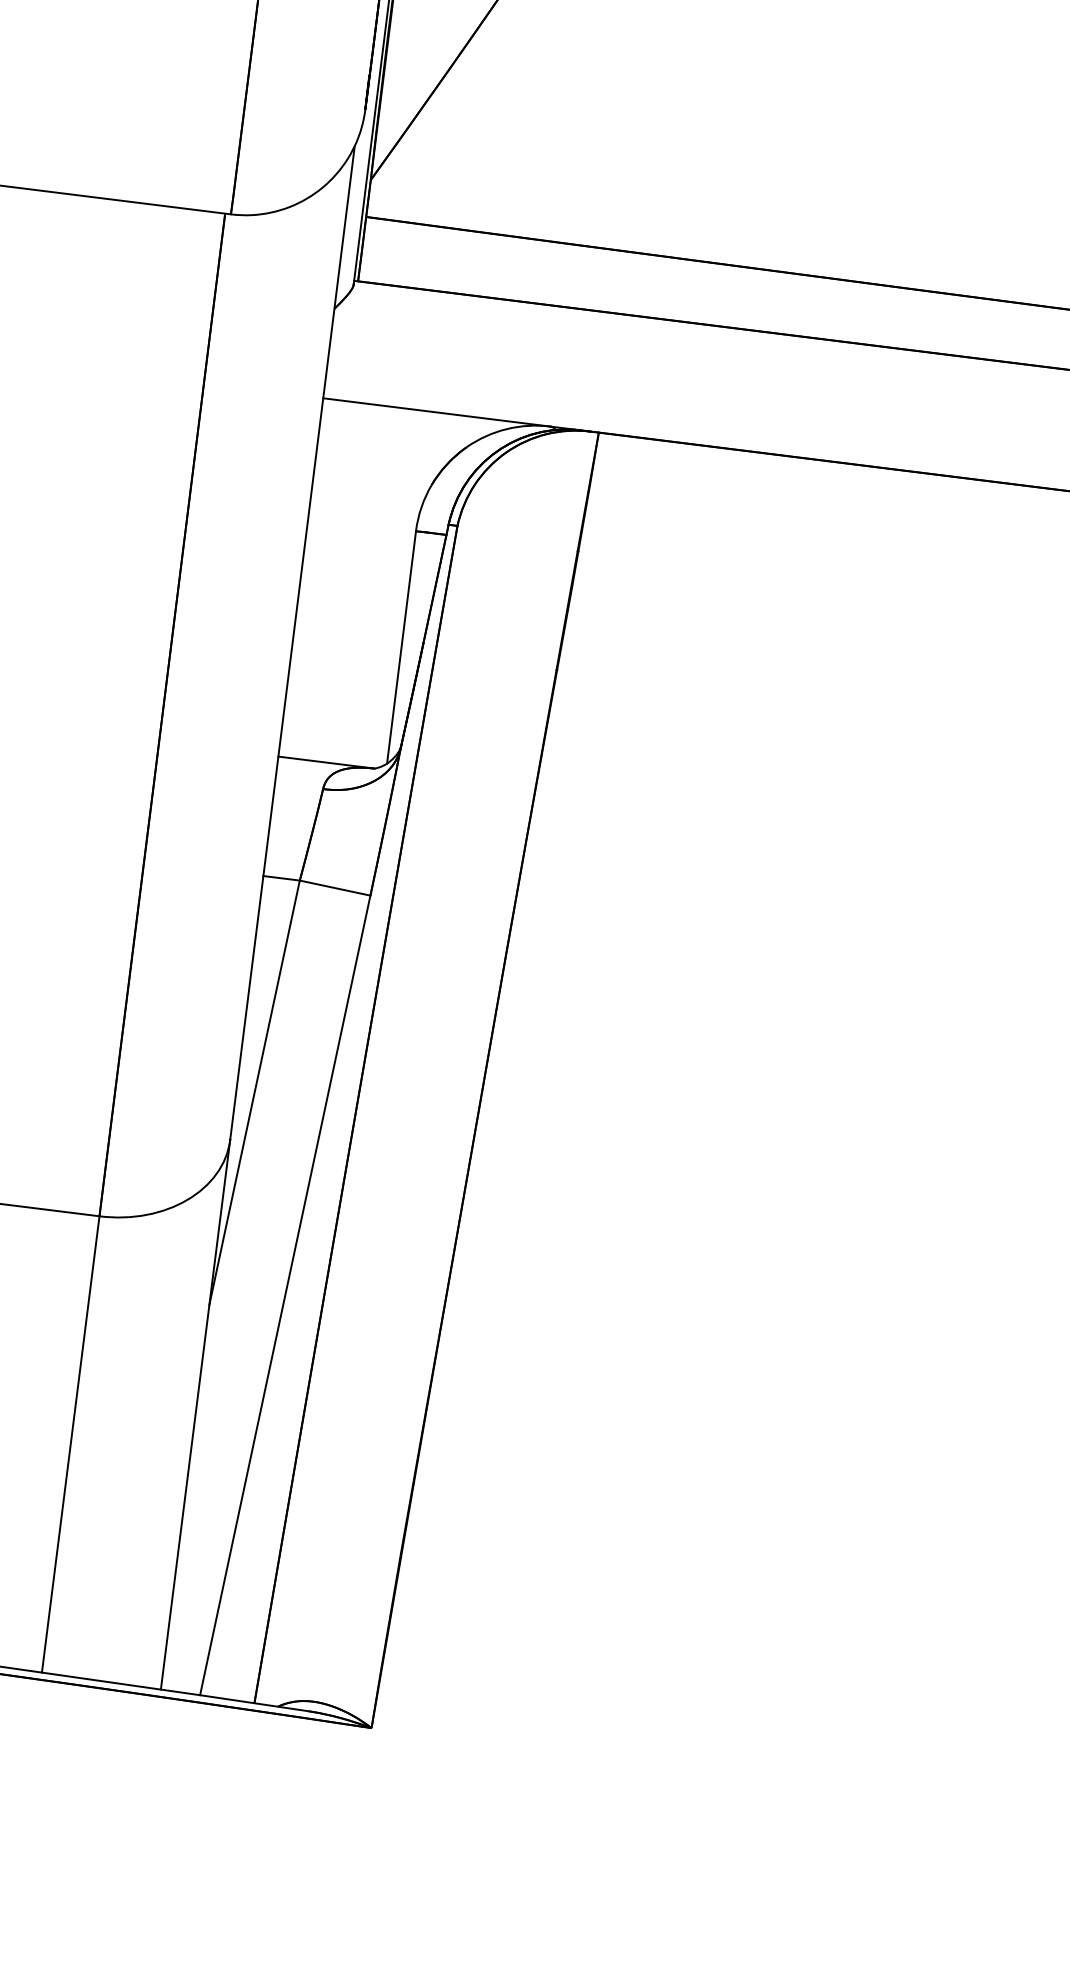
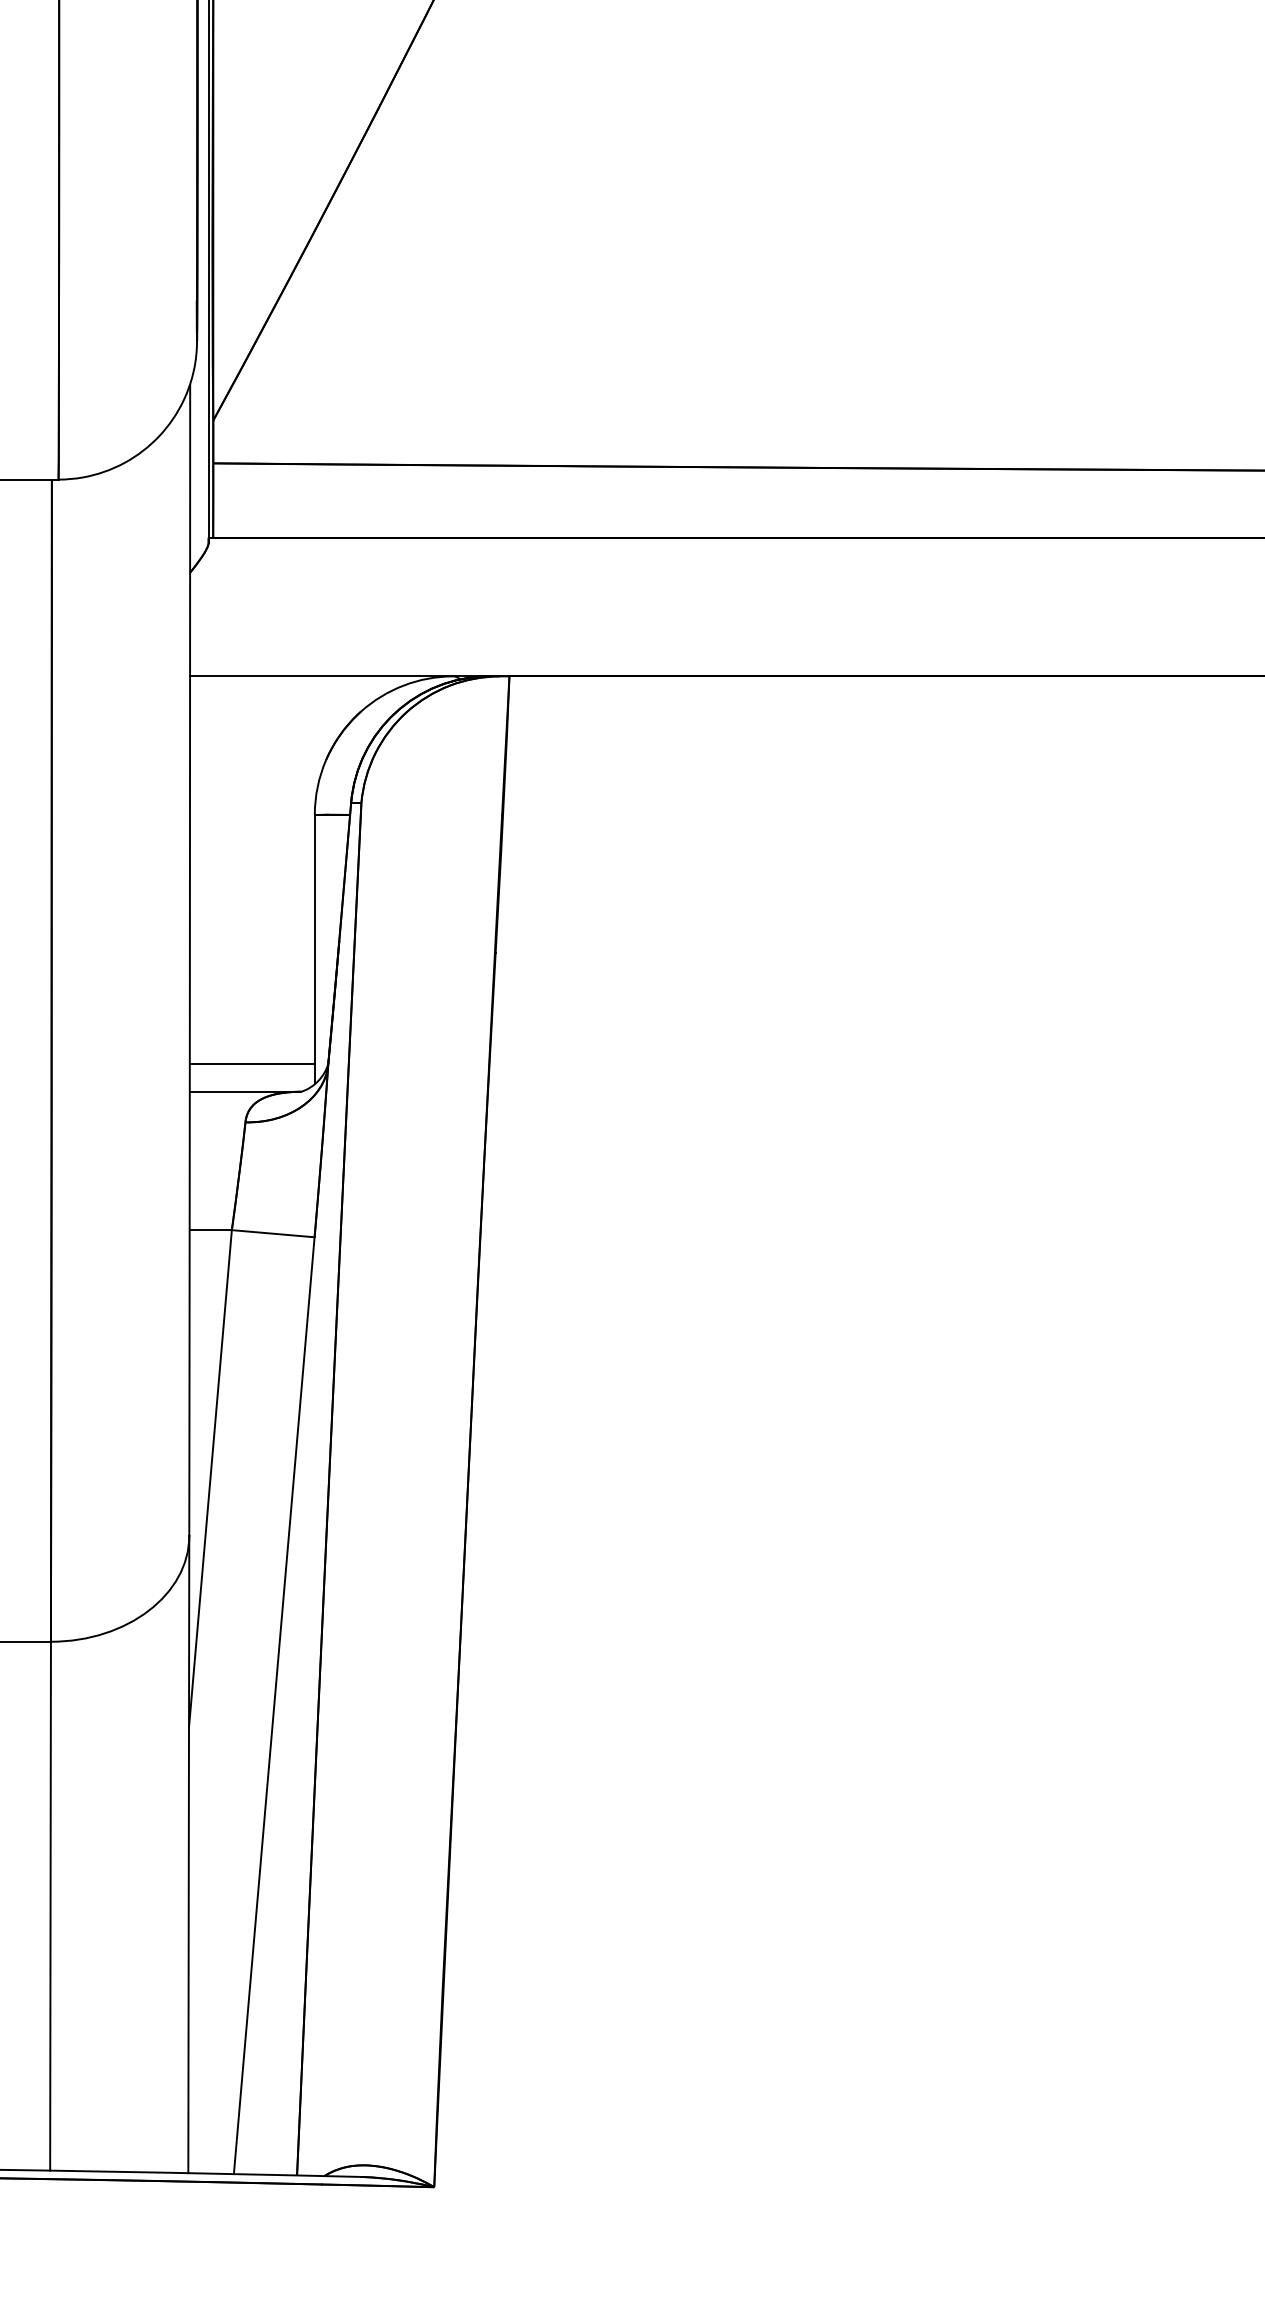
line: (334, 739) -> (251, 1064), added

